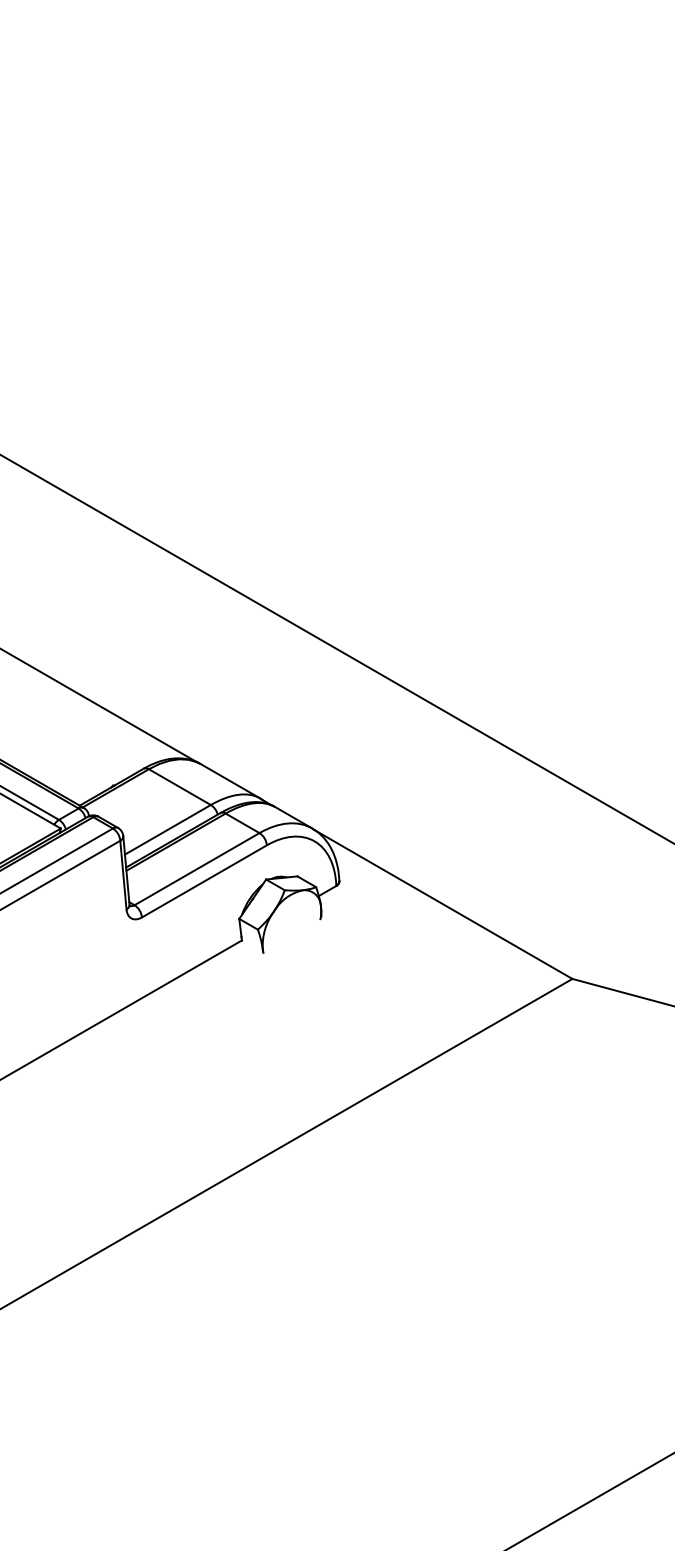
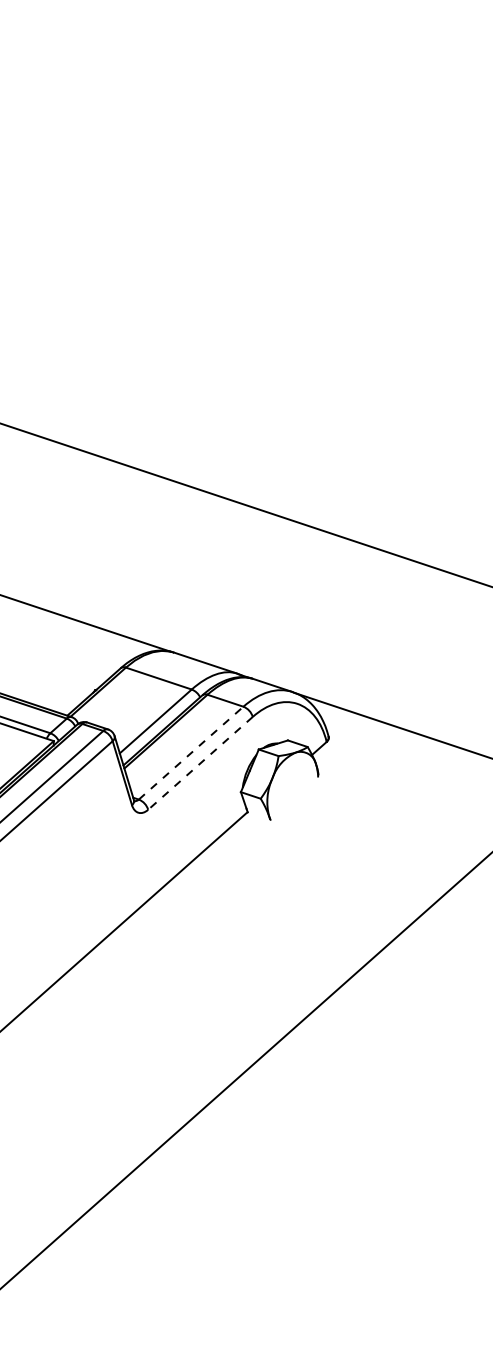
line: (197, 868) -> (191, 752), solid -> dashed
line: (203, 881) -> (199, 763), solid -> dashed

